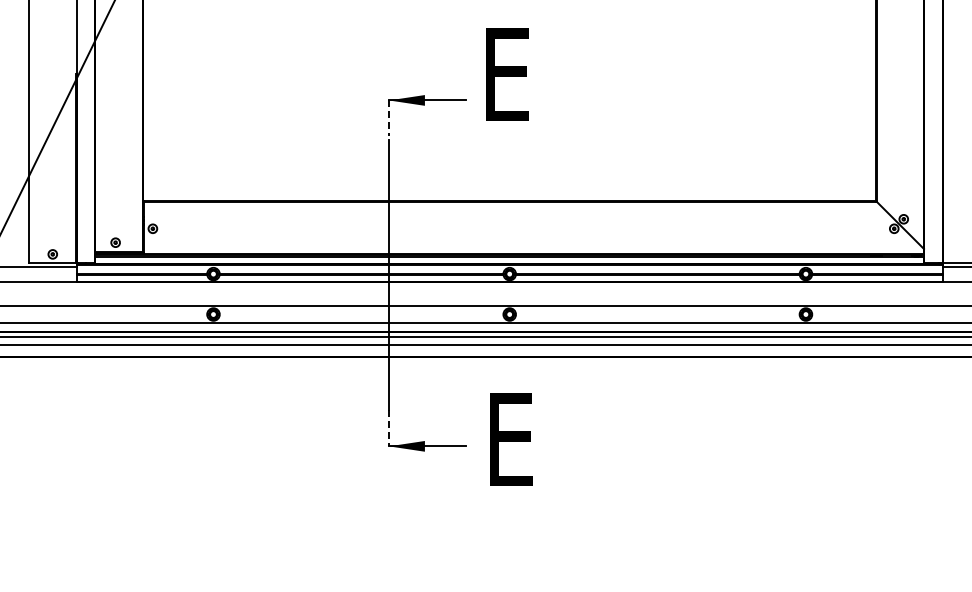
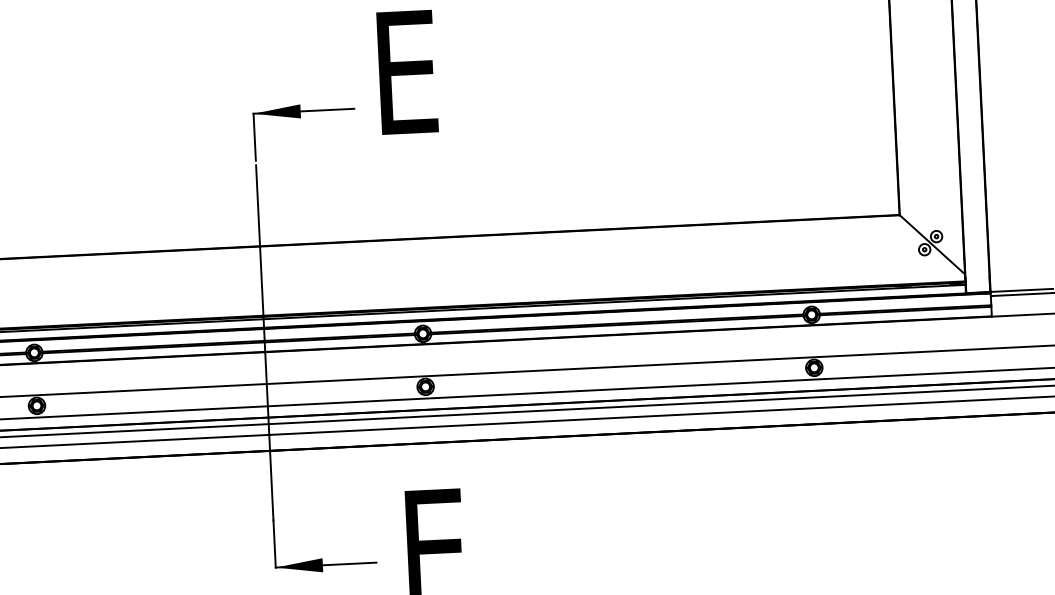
line: (389, 118) -> (255, 137), dashed -> solid
line: (389, 428) -> (275, 544), dashed -> solid

